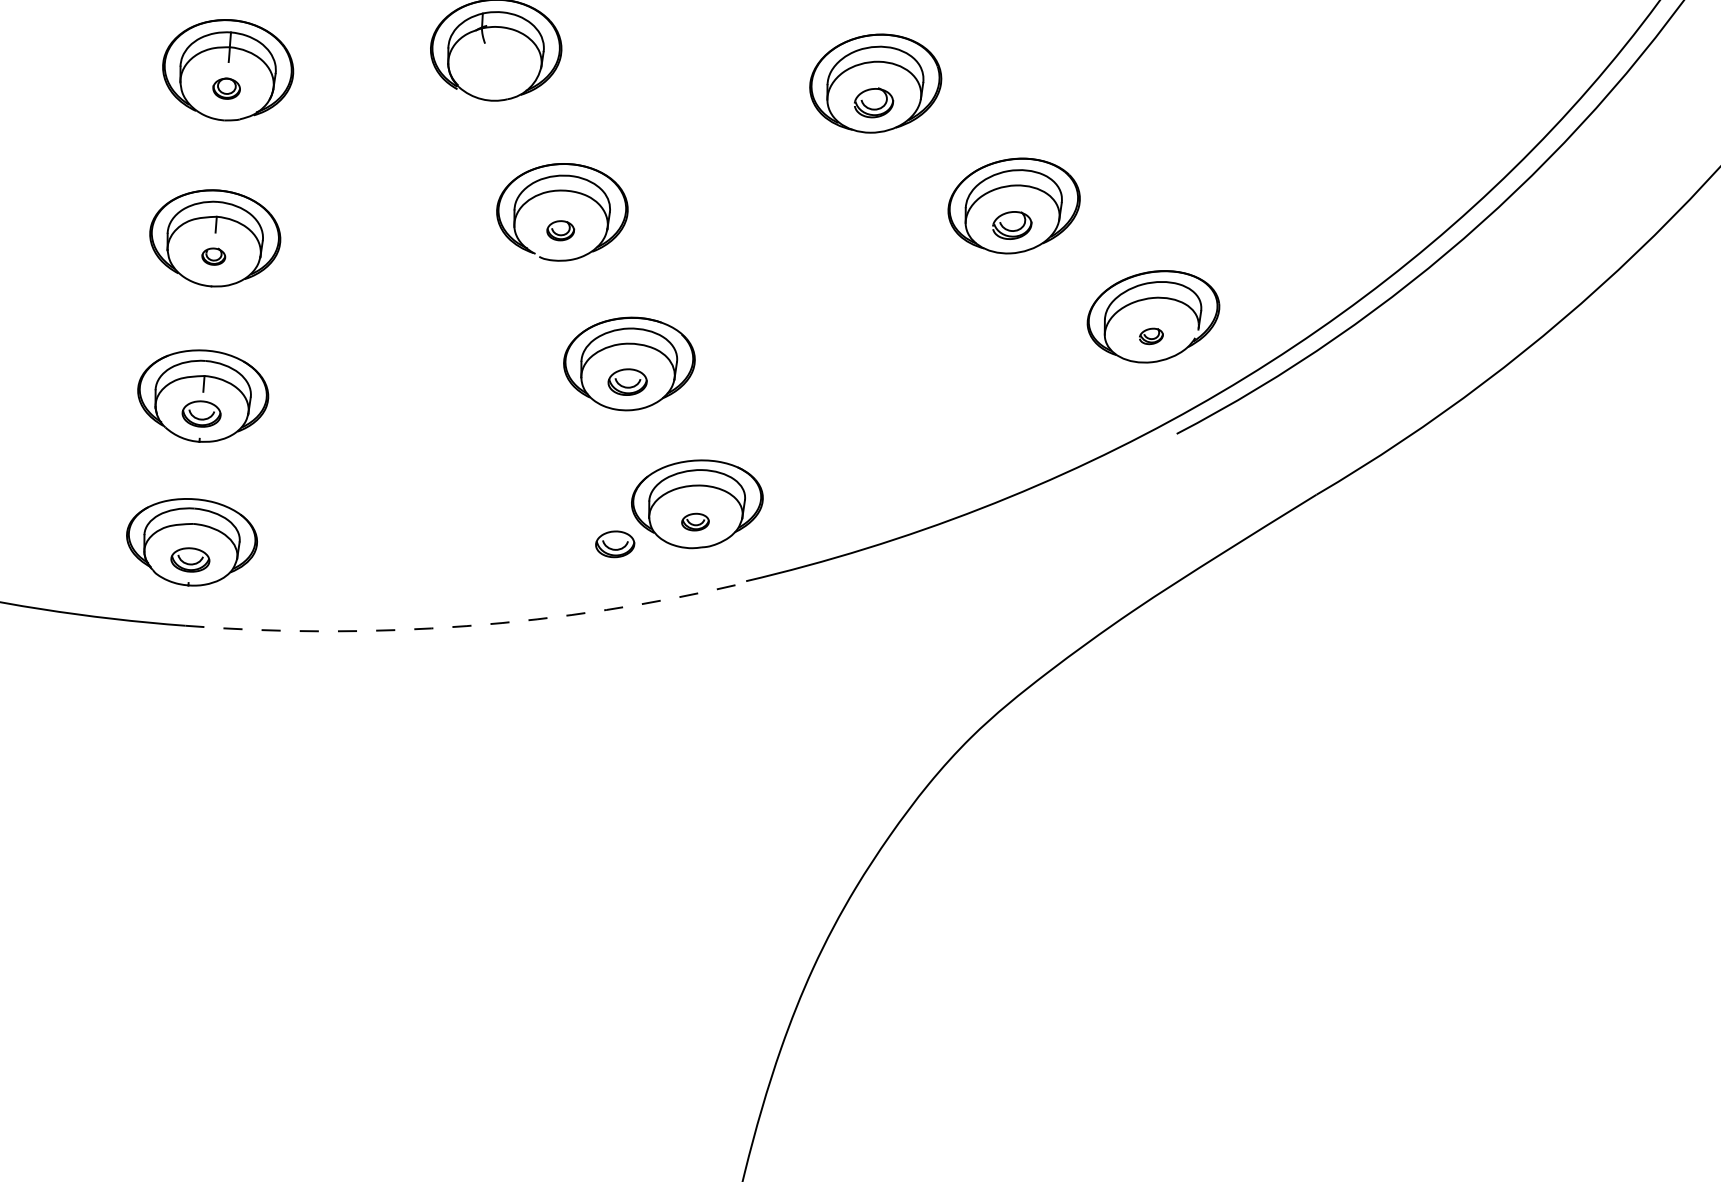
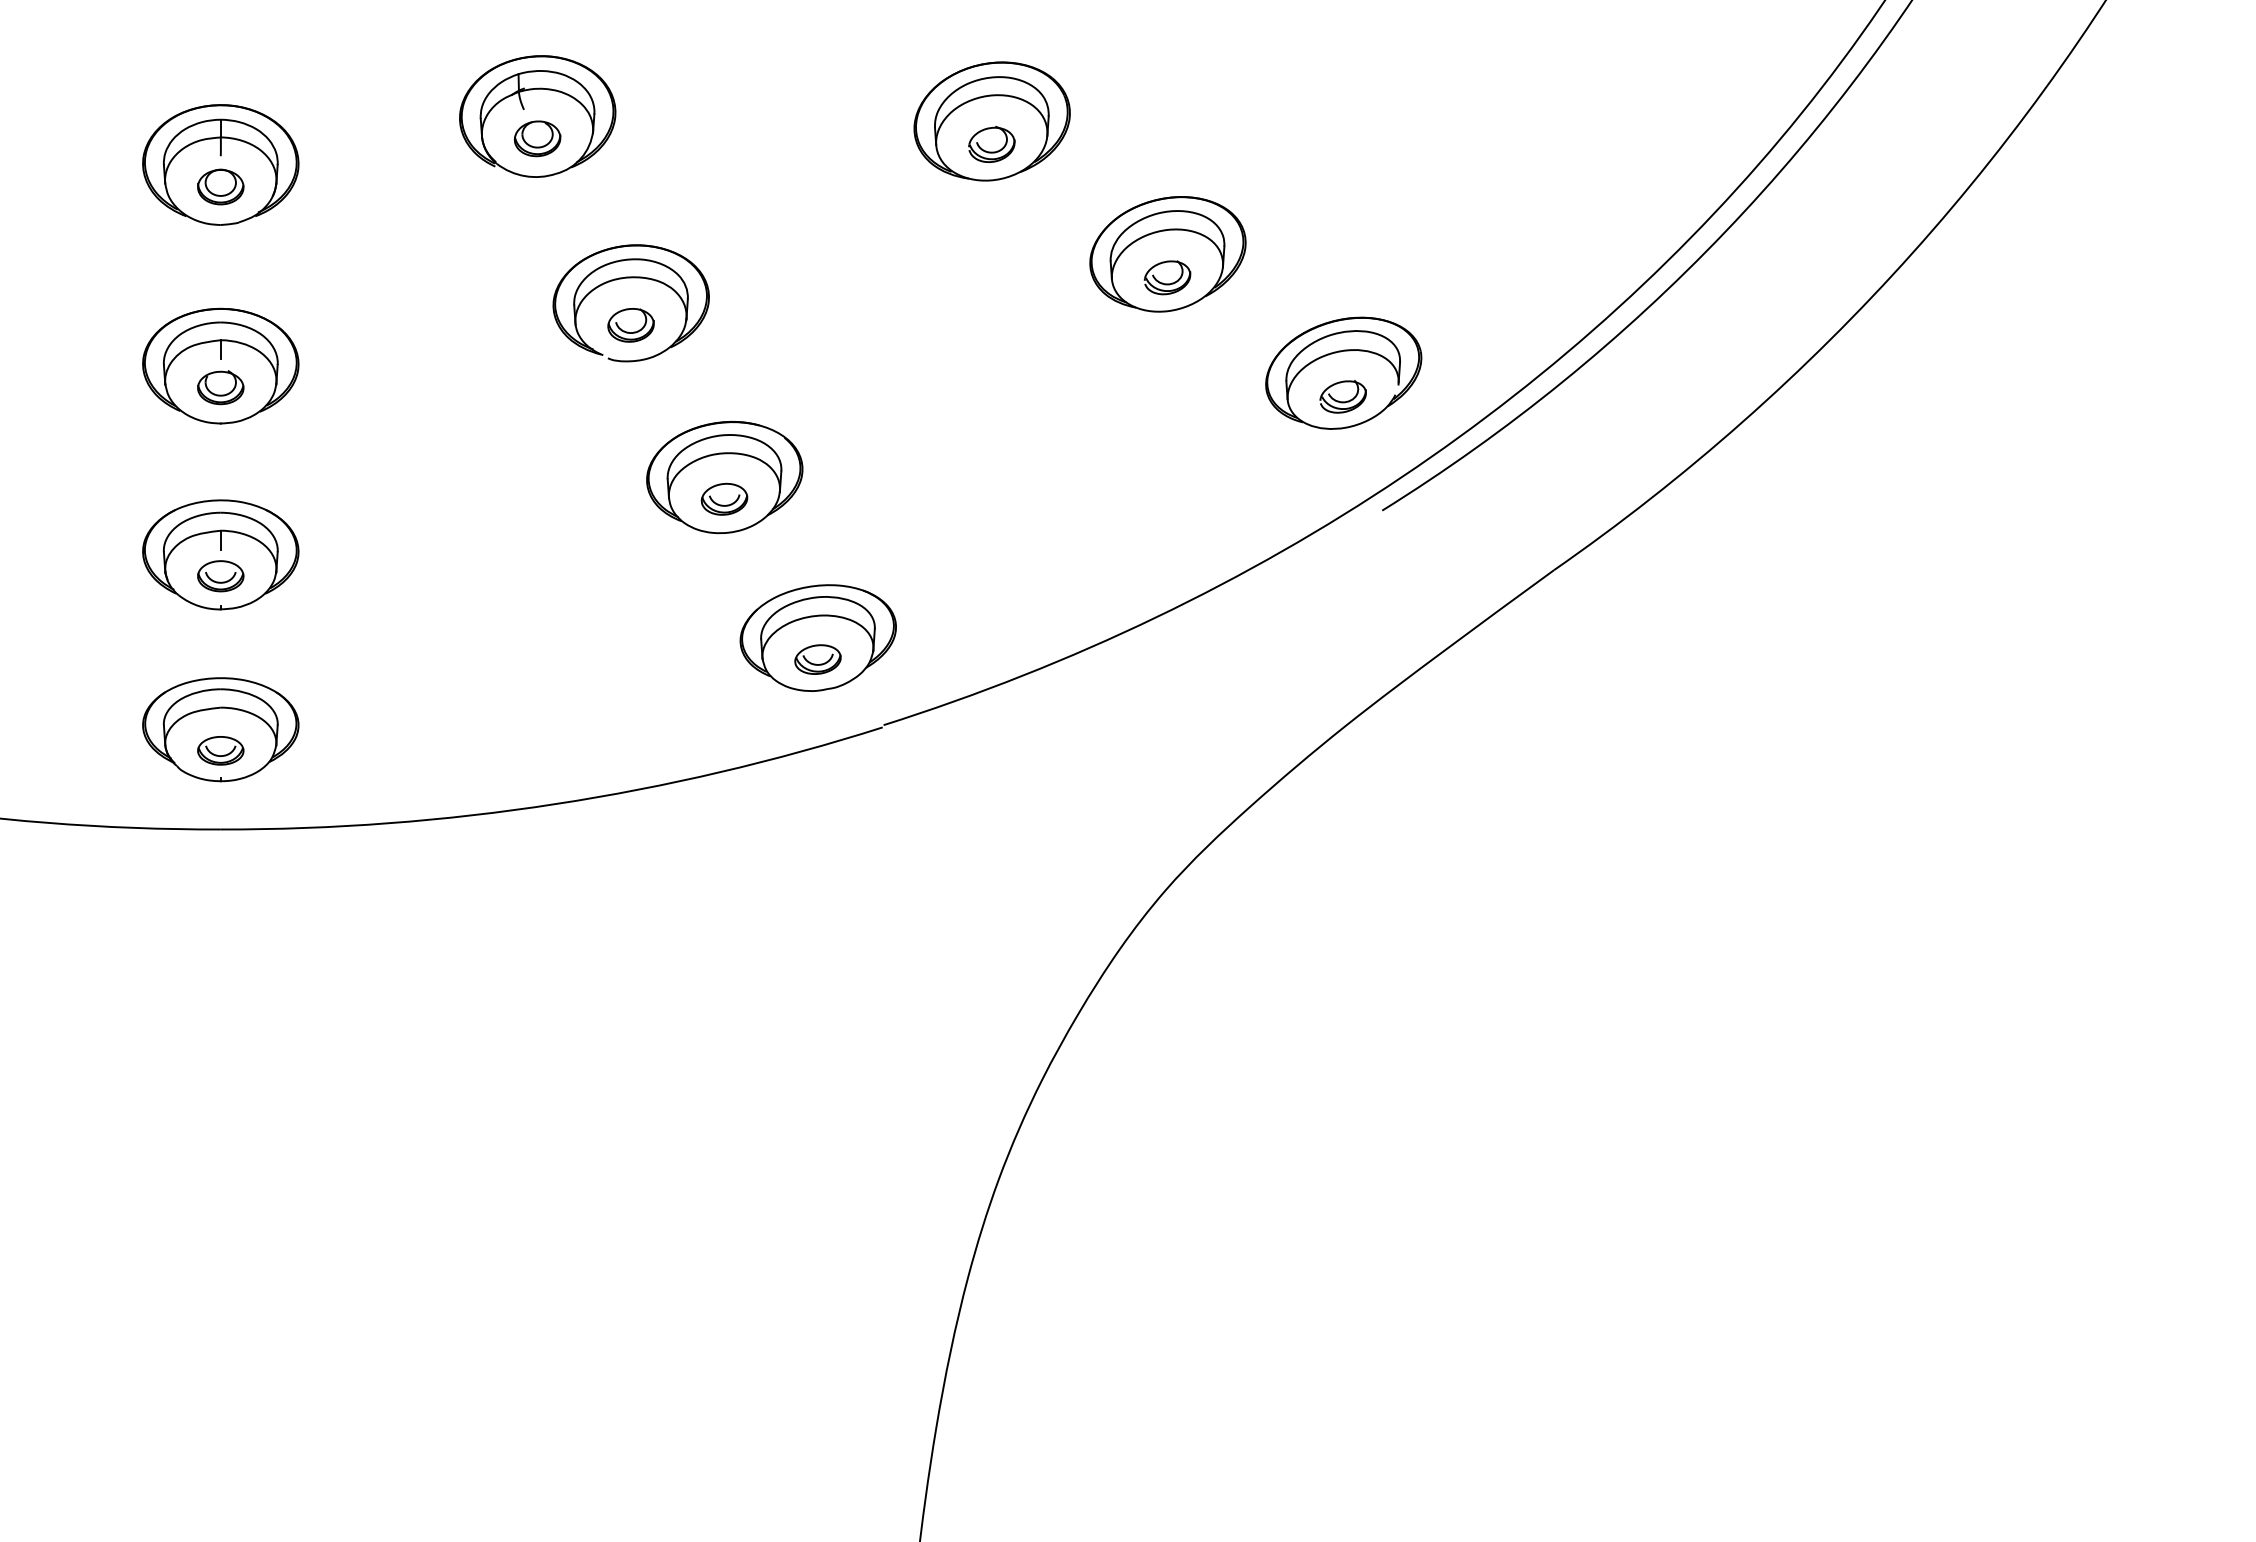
part: (494, 68) -> (537, 138), added
part: (226, 88) -> (220, 186), size x1.43
part: (560, 230) -> (630, 325), size x1.43
part: (213, 256) -> (220, 387), size x1.67
part: (1150, 335) -> (1342, 396), size x1.67
part: (695, 522) -> (817, 659), size x1.43
part: (615, 543) -> (724, 692), removed
arc: (466, 626) -> (555, 804), dashed -> solid

